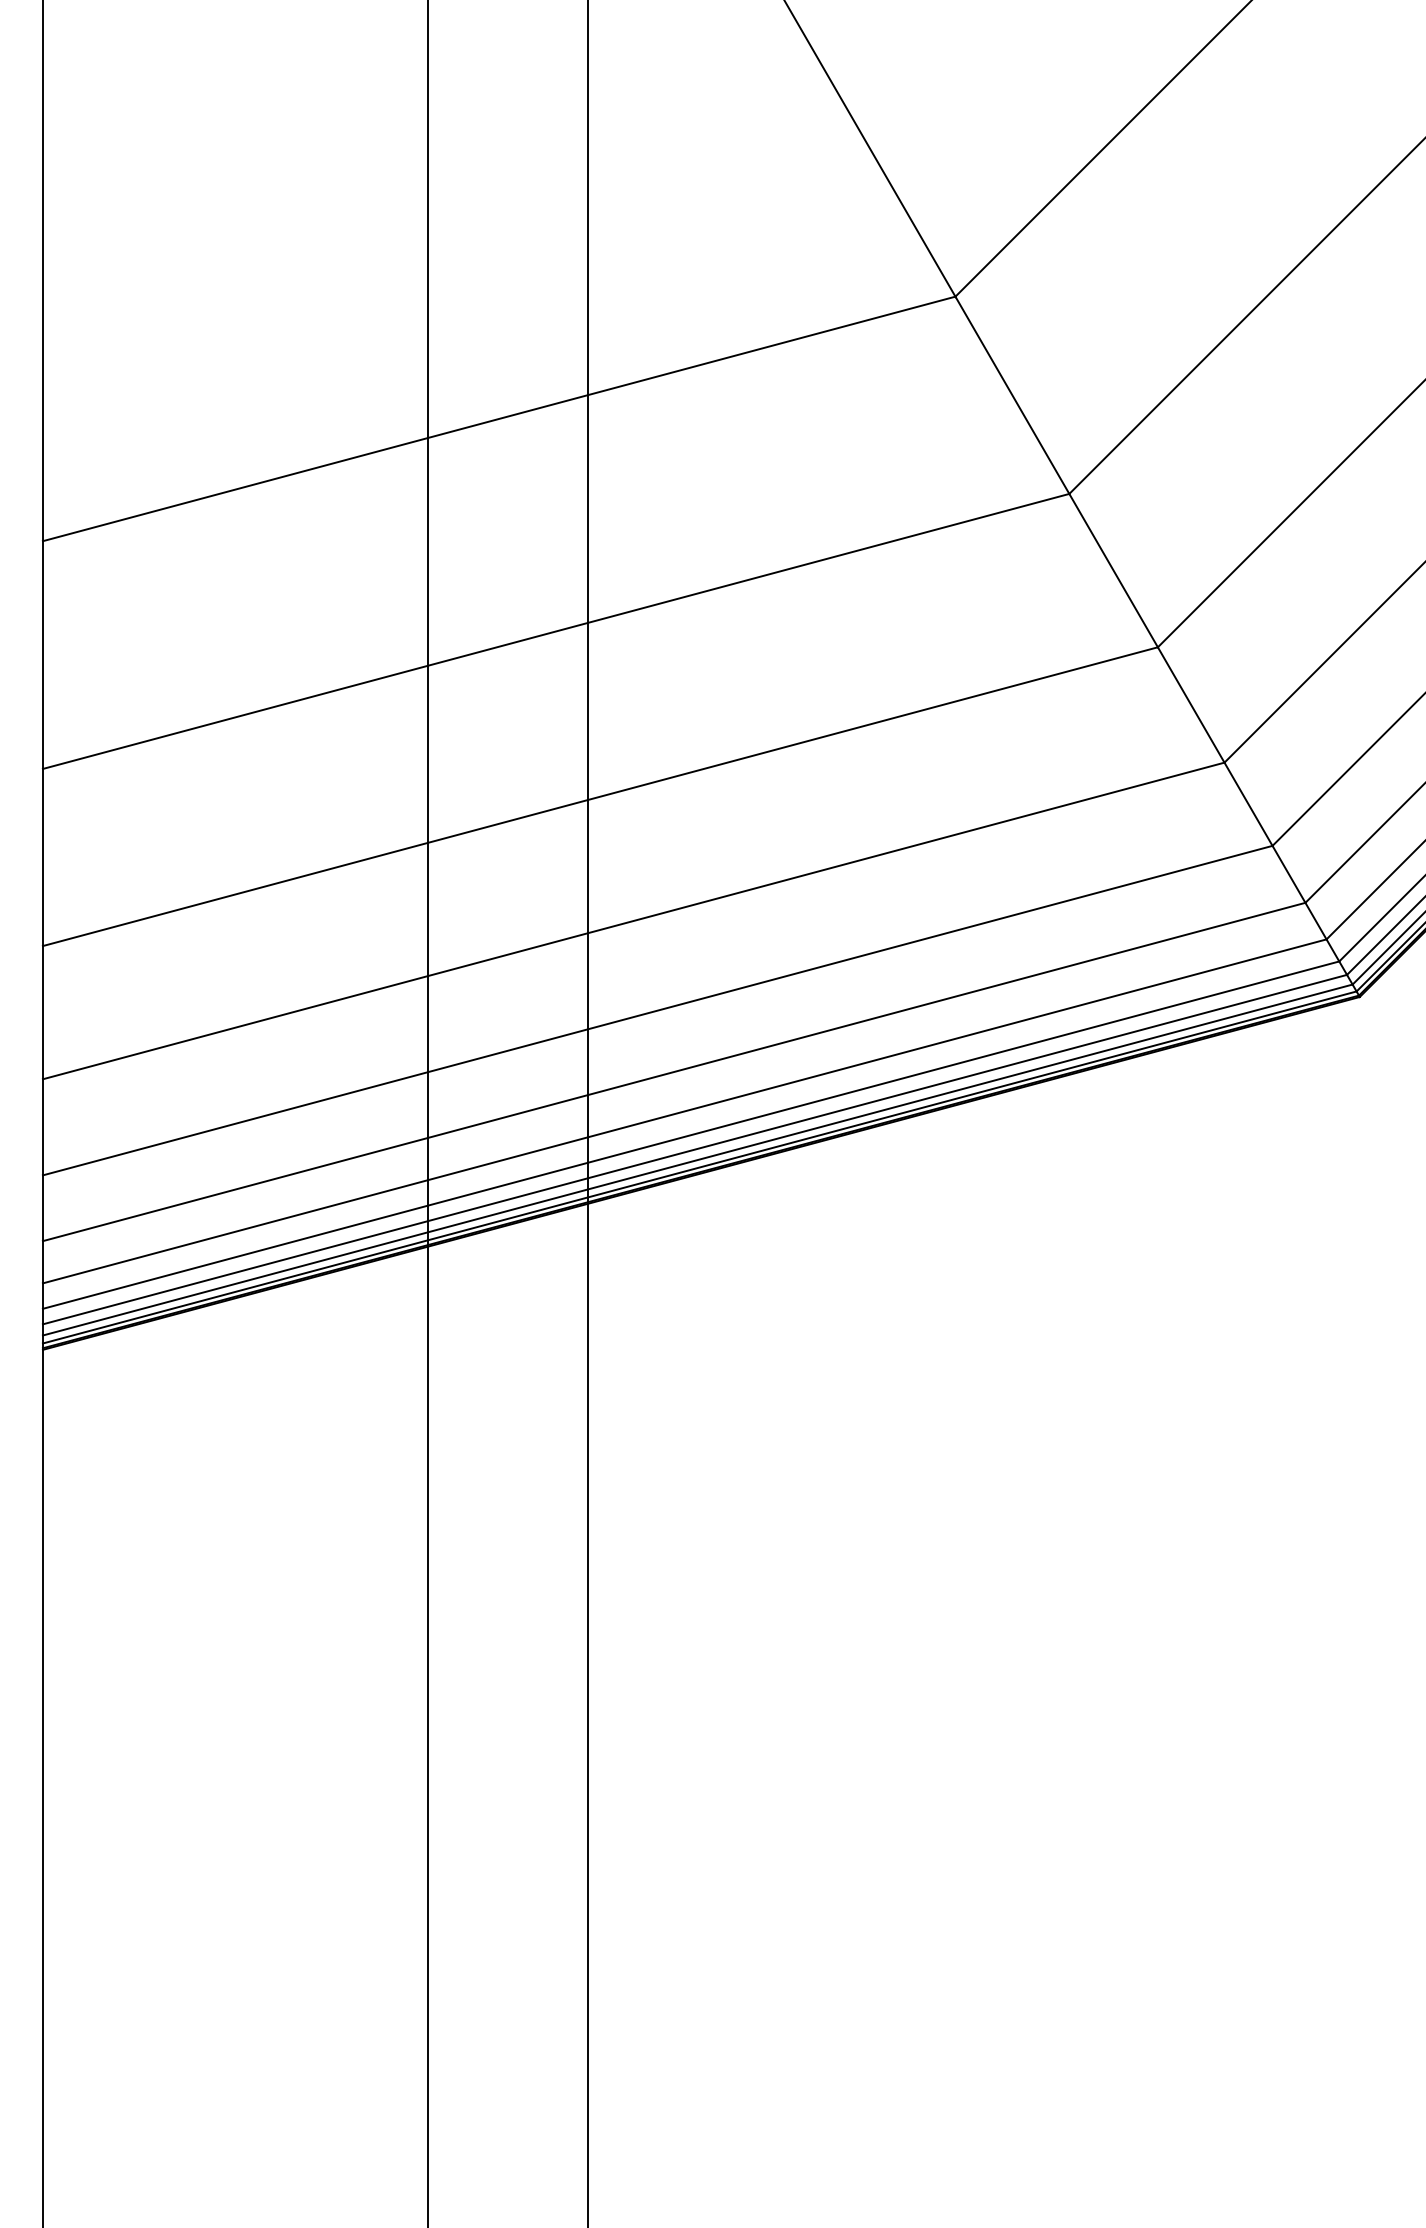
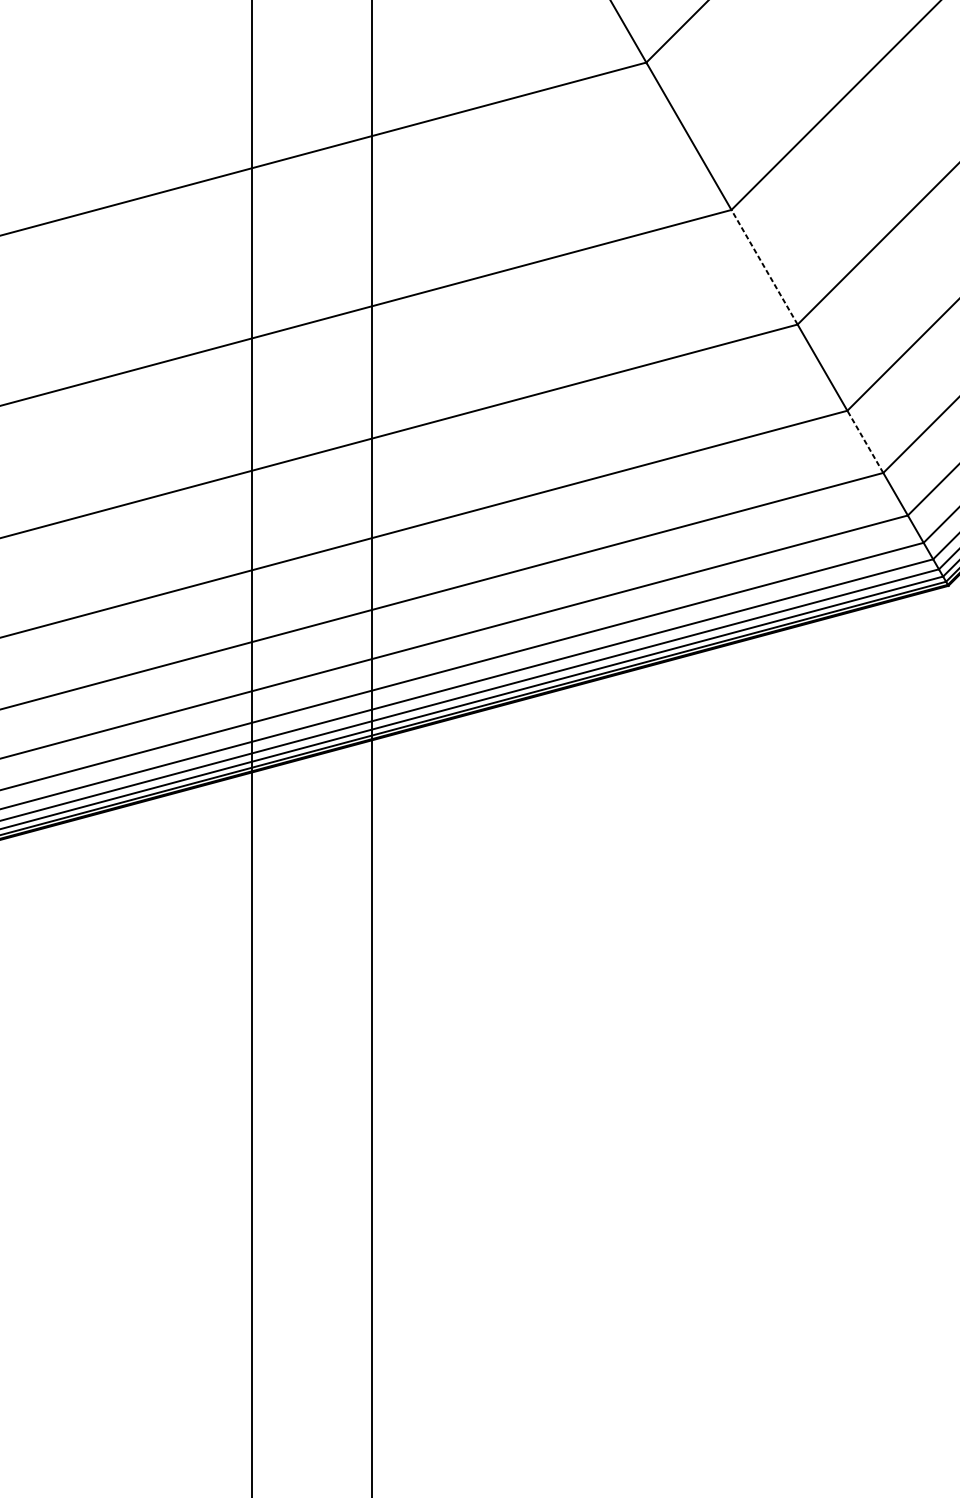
line: (1113, 570) -> (764, 267), solid -> dashed
line: (1248, 803) -> (865, 441), solid -> dashed

